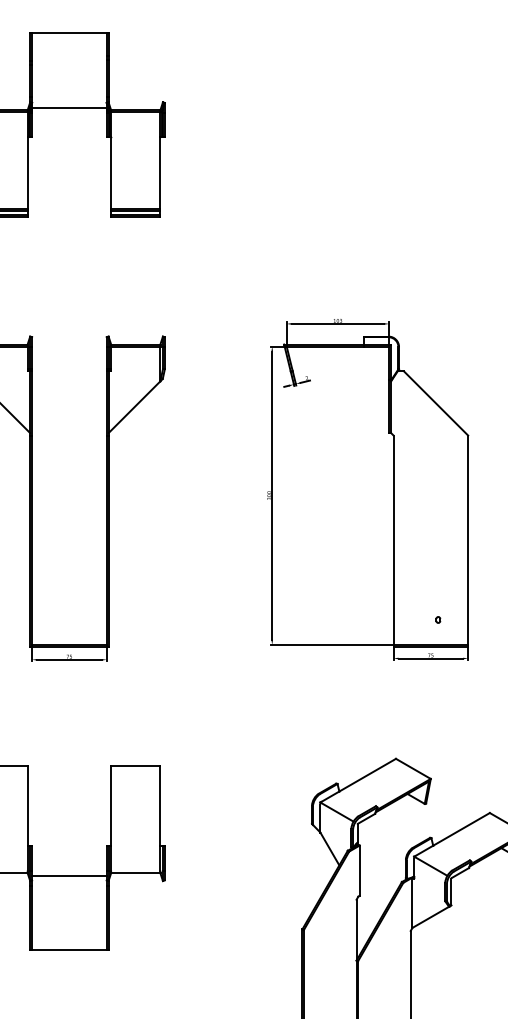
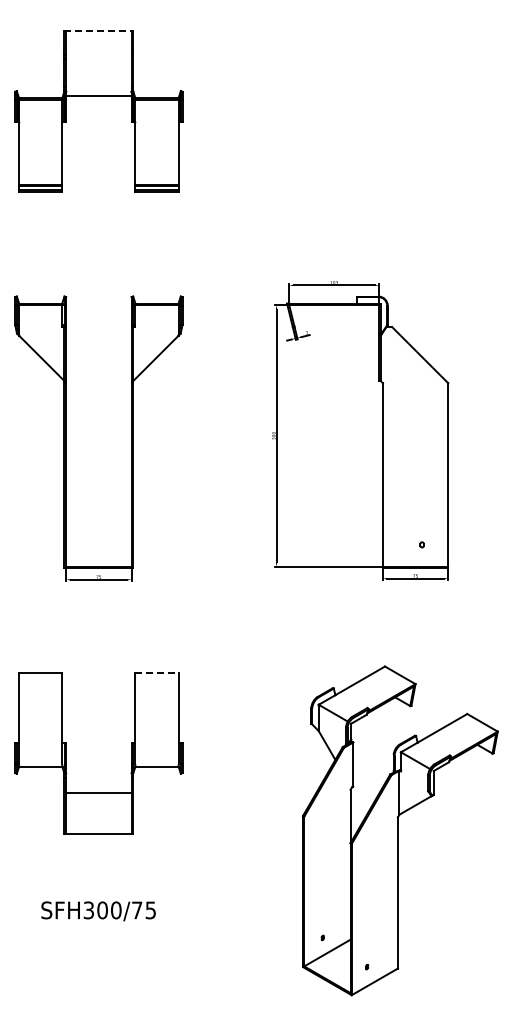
line: (70, 32) -> (99, 30), solid -> dashed
line: (136, 765) -> (157, 672), solid -> dashed
line: (69, 875) -> (98, 792), moved

